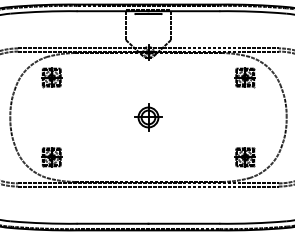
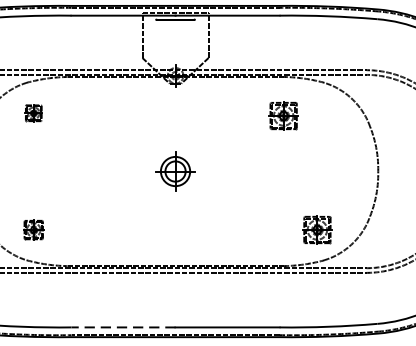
part: (51, 77) -> (33, 112), size x0.6
part: (244, 77) -> (282, 115), moved
part: (51, 157) -> (33, 230), size x0.7
line: (112, 223) -> (122, 327), solid -> dashed

